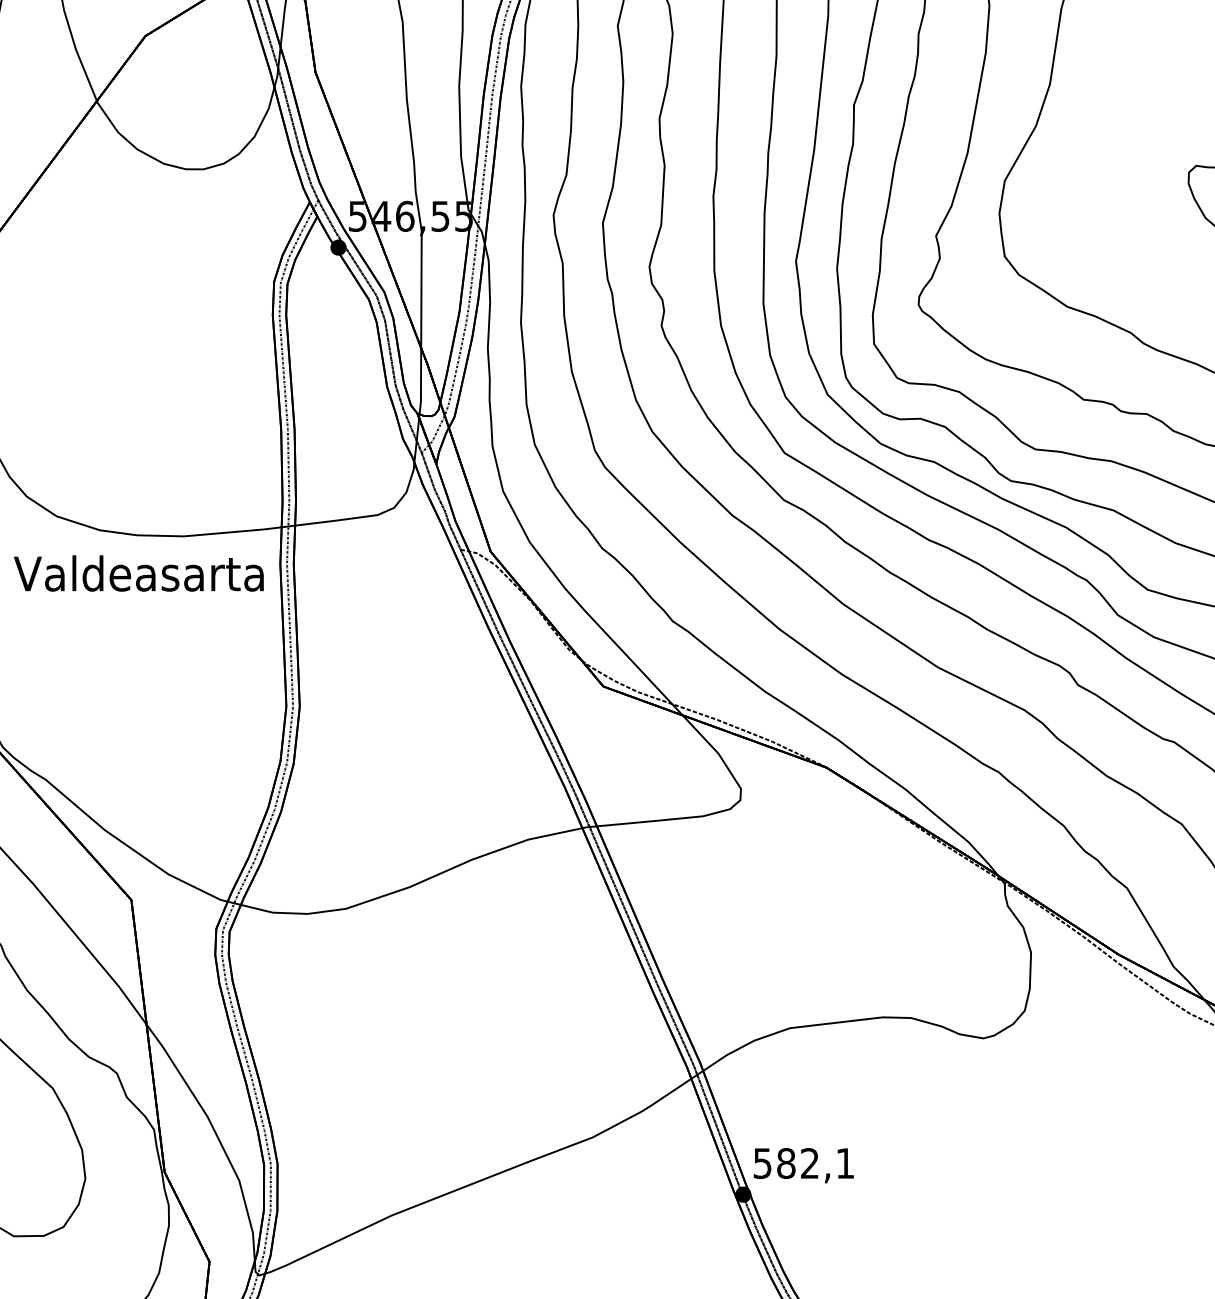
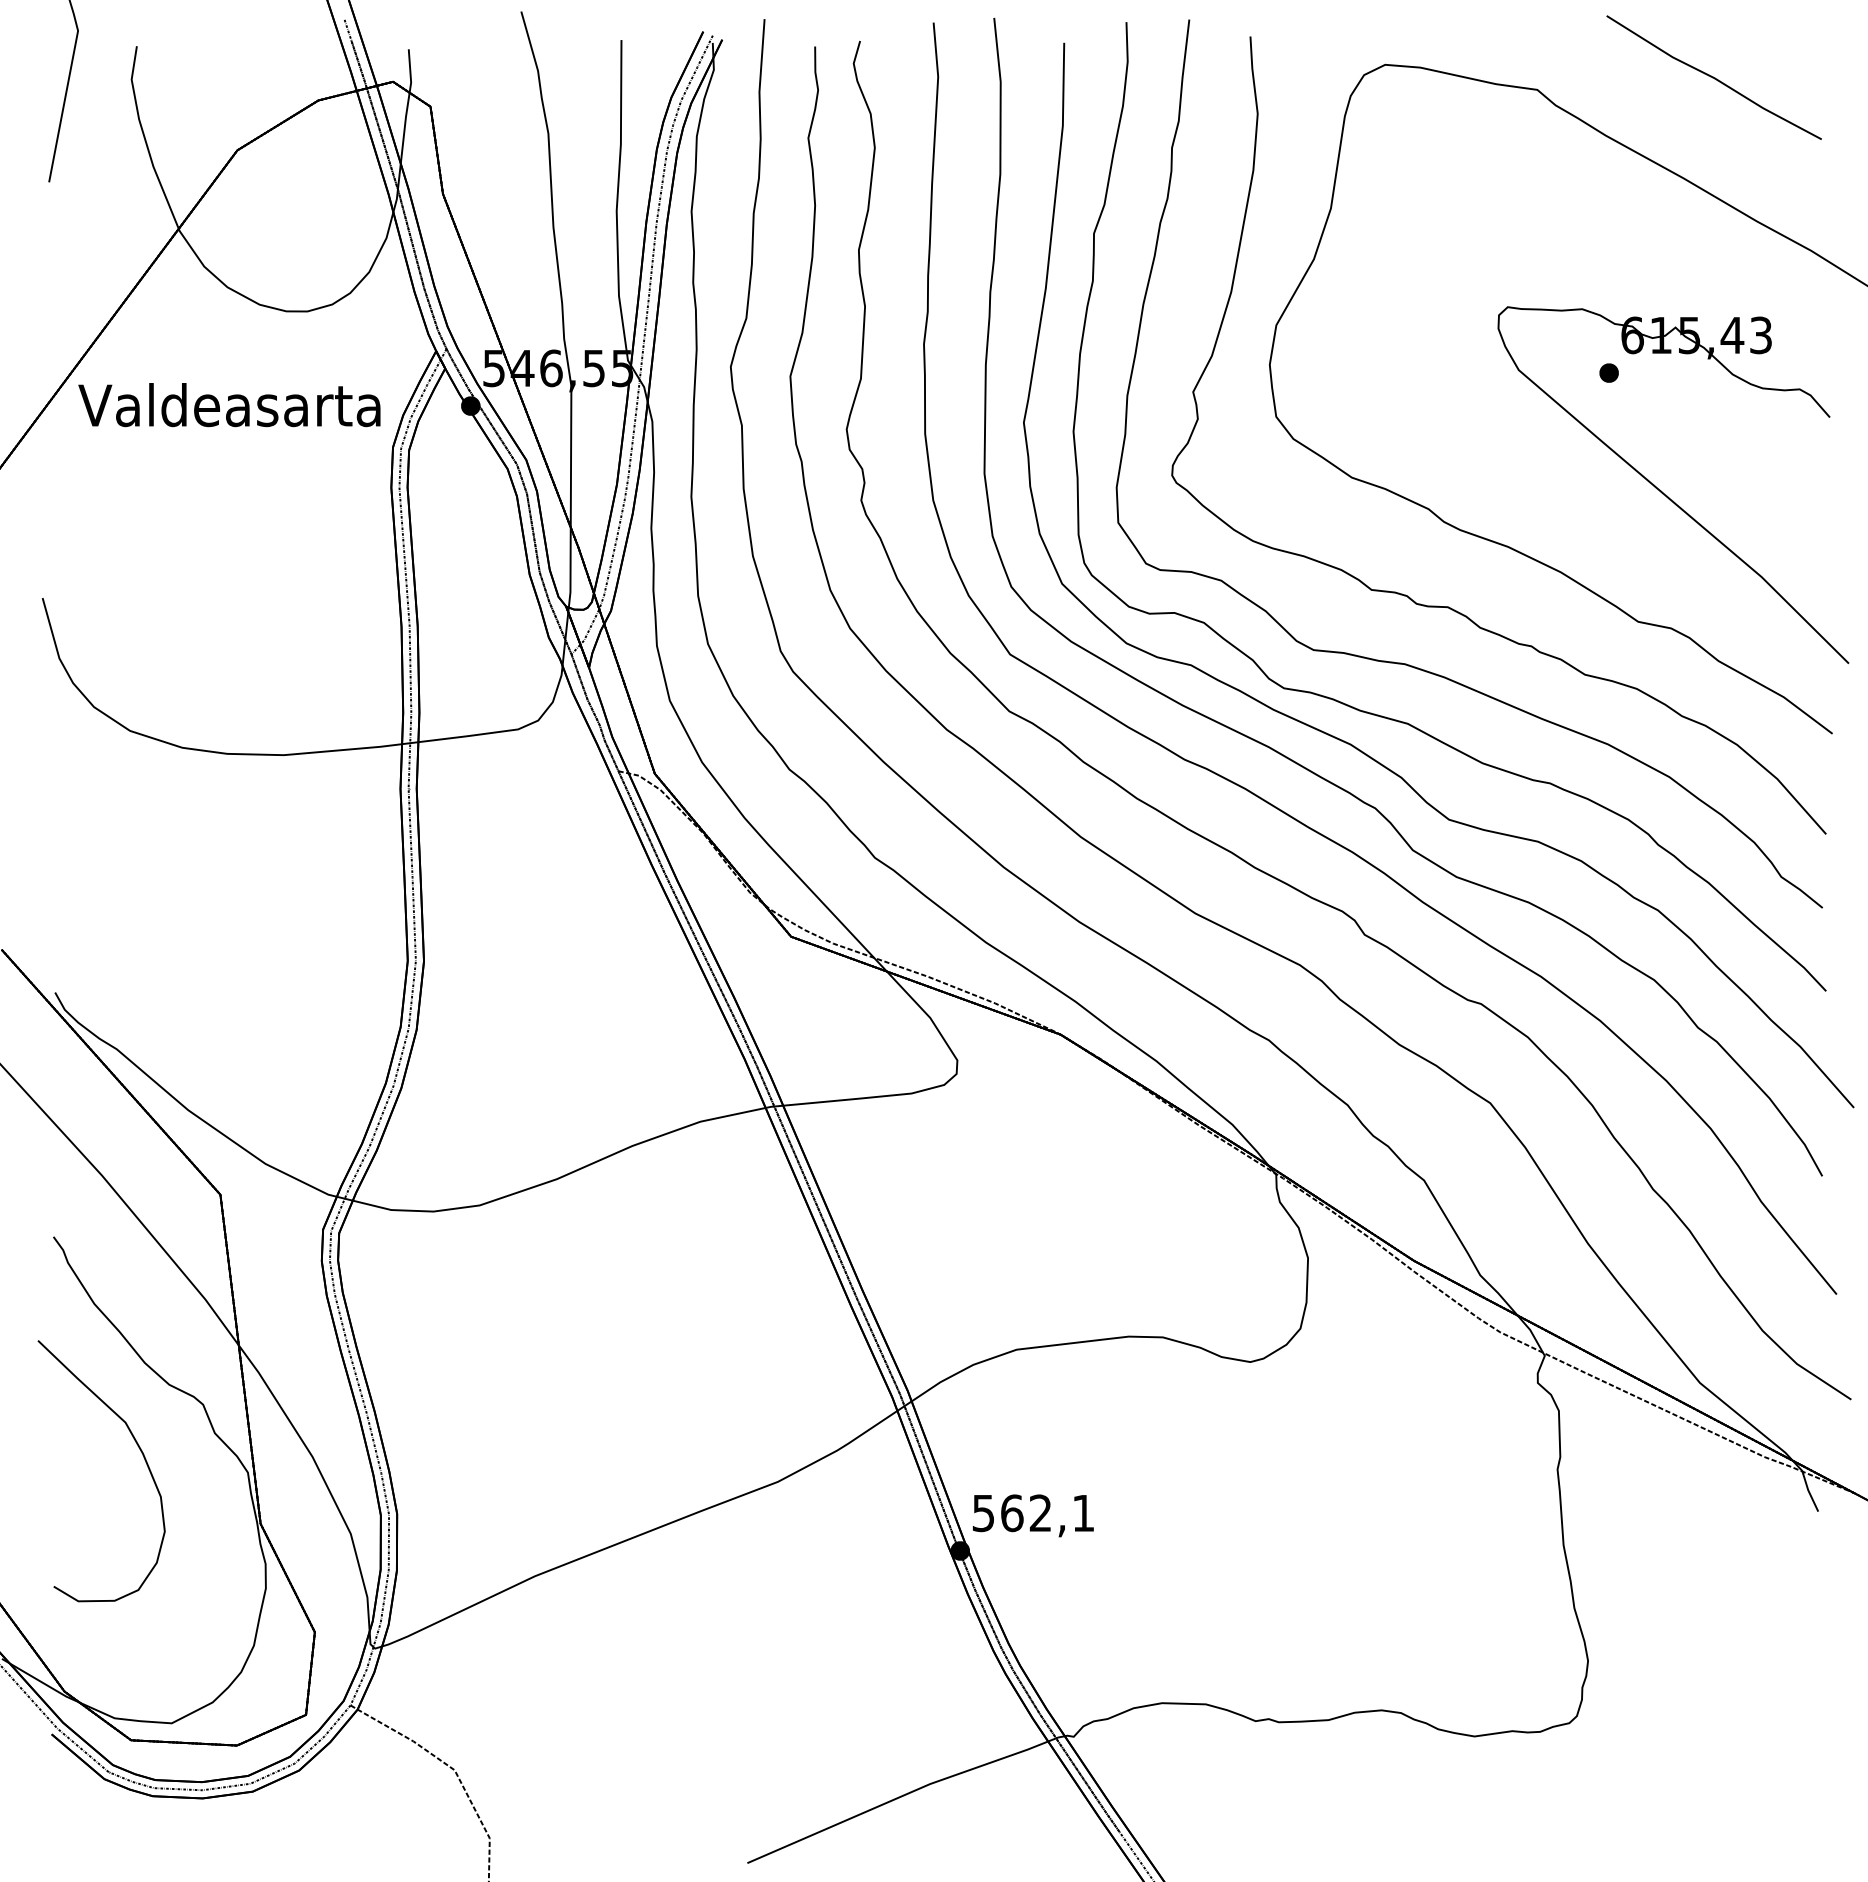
text: (138, 573) -> (229, 405), moved
text: (786, 1162) -> (1012, 1512), 582,1 -> 562,1

